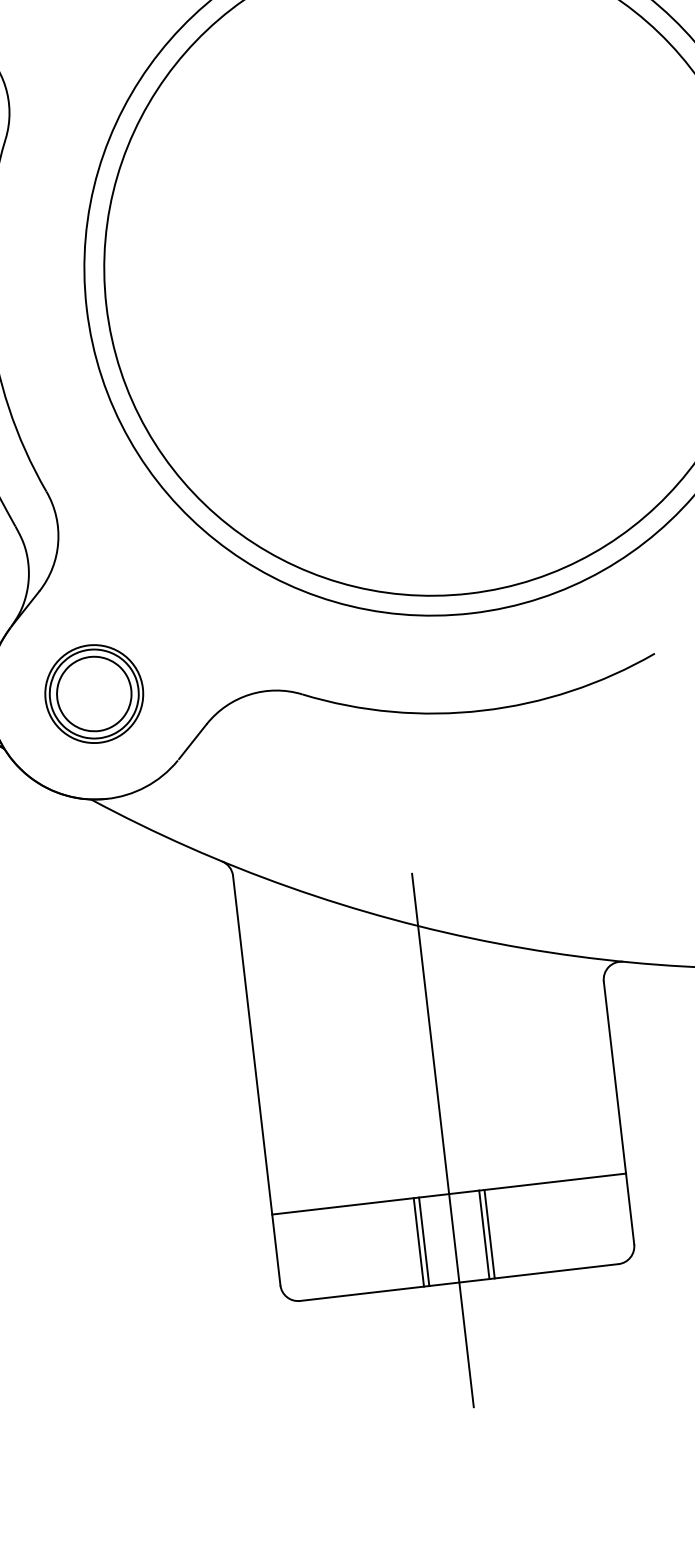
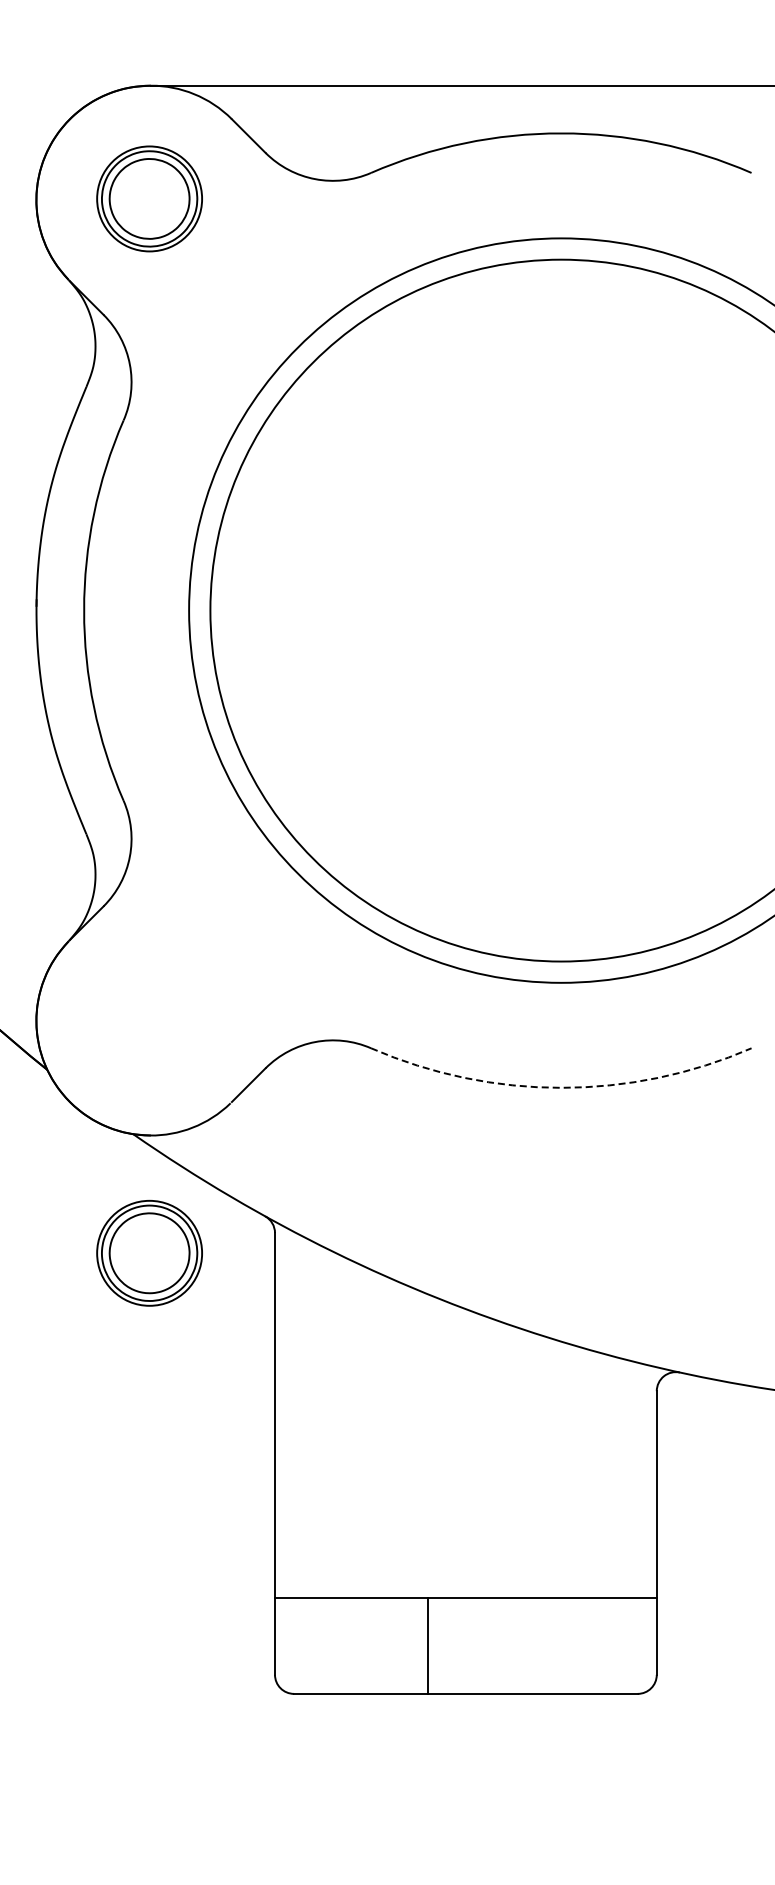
part: (94, 693) -> (149, 1252), moved
arc: (482, 710) -> (561, 1087), solid -> dashed
line: (442, 1140) -> (465, 1540), removed
line: (489, 1233) -> (504, 1645), removed
line: (484, 1234) -> (498, 1645), removed
line: (424, 1241) -> (433, 1645), removed

